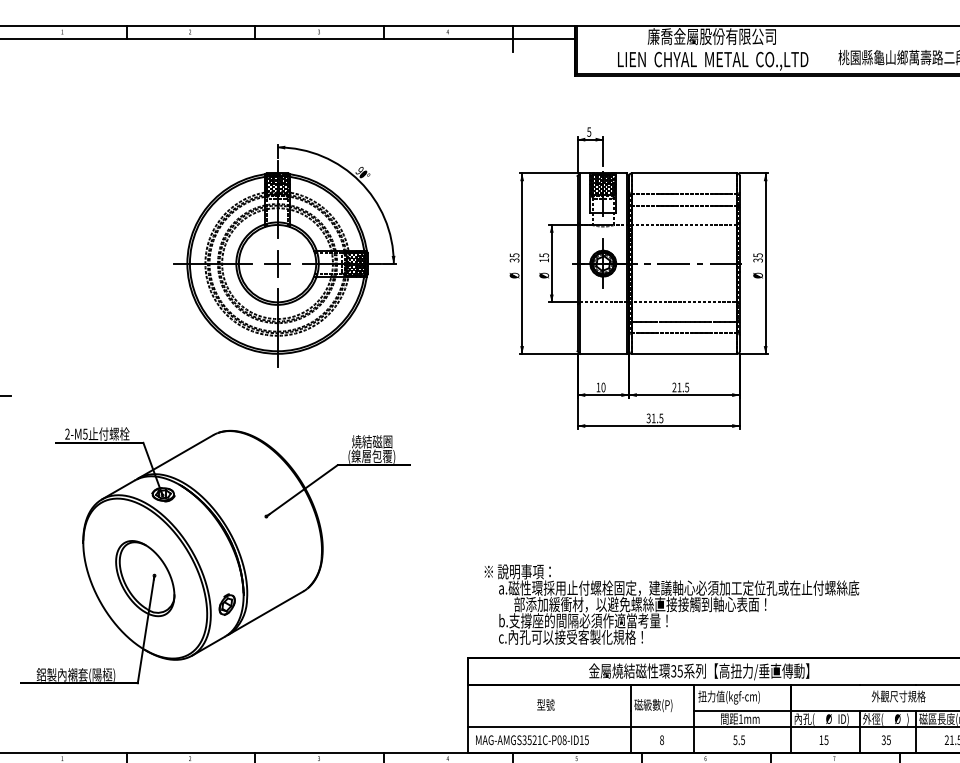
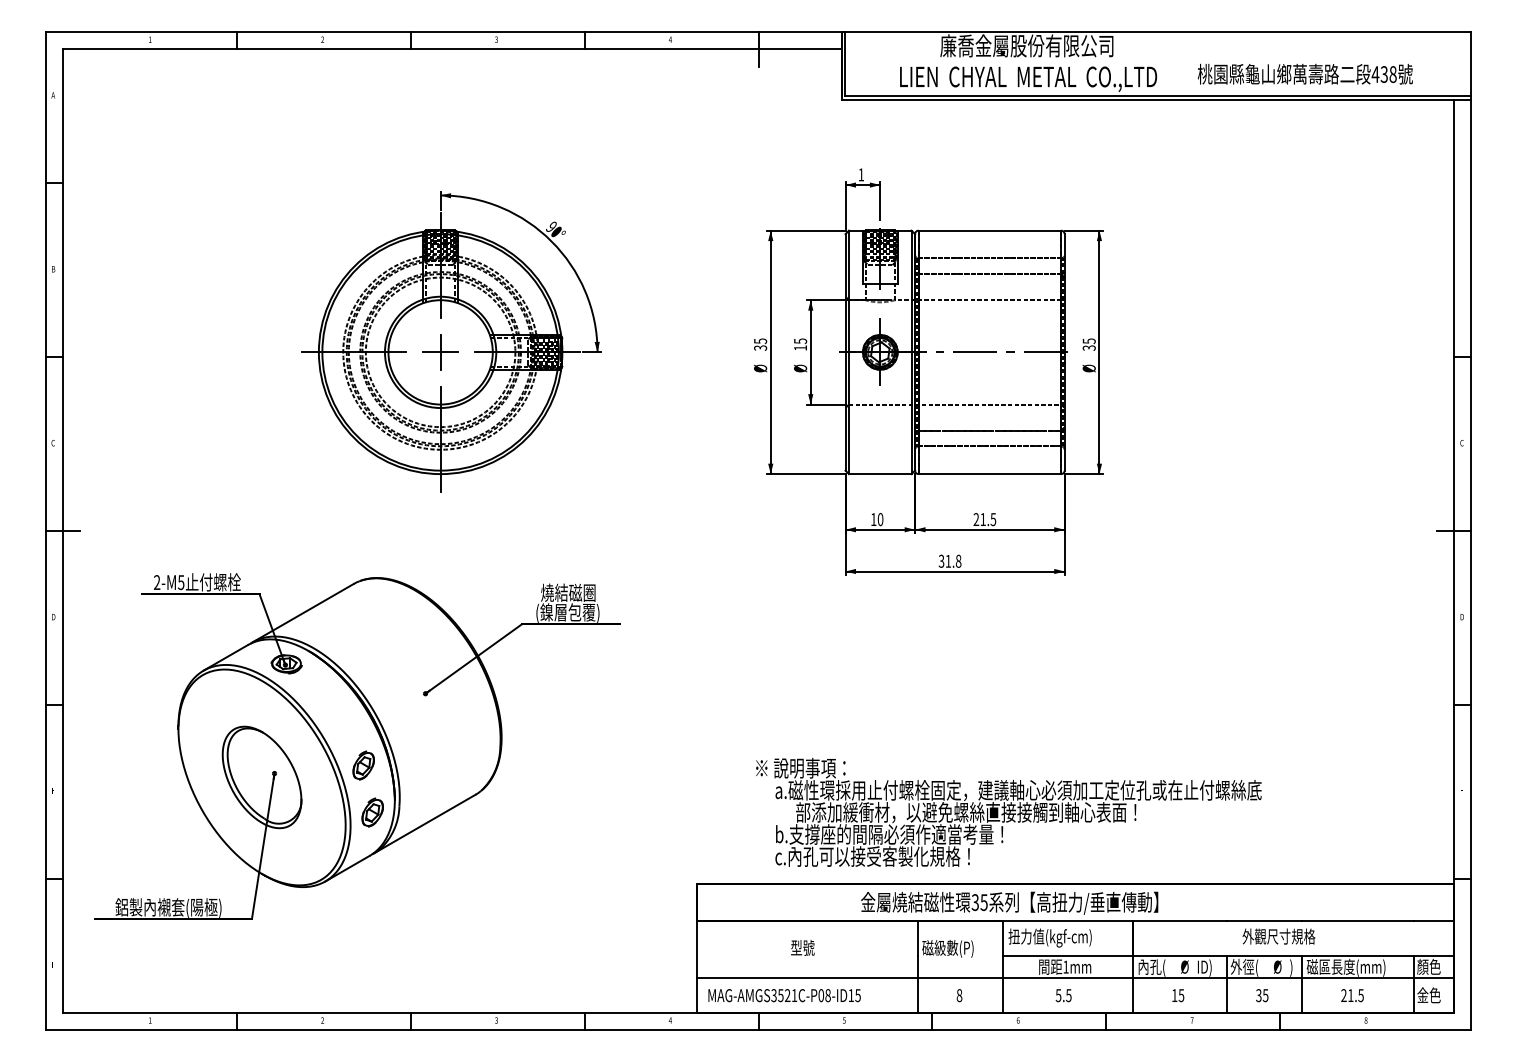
text: (589, 131) -> (861, 174), 5 -> 1
text: (661, 417) -> (958, 560), 31.5 -> 31.8
part: (220, 569) -> (363, 765), added
text: (671, 603) -> (1008, 811), moved

